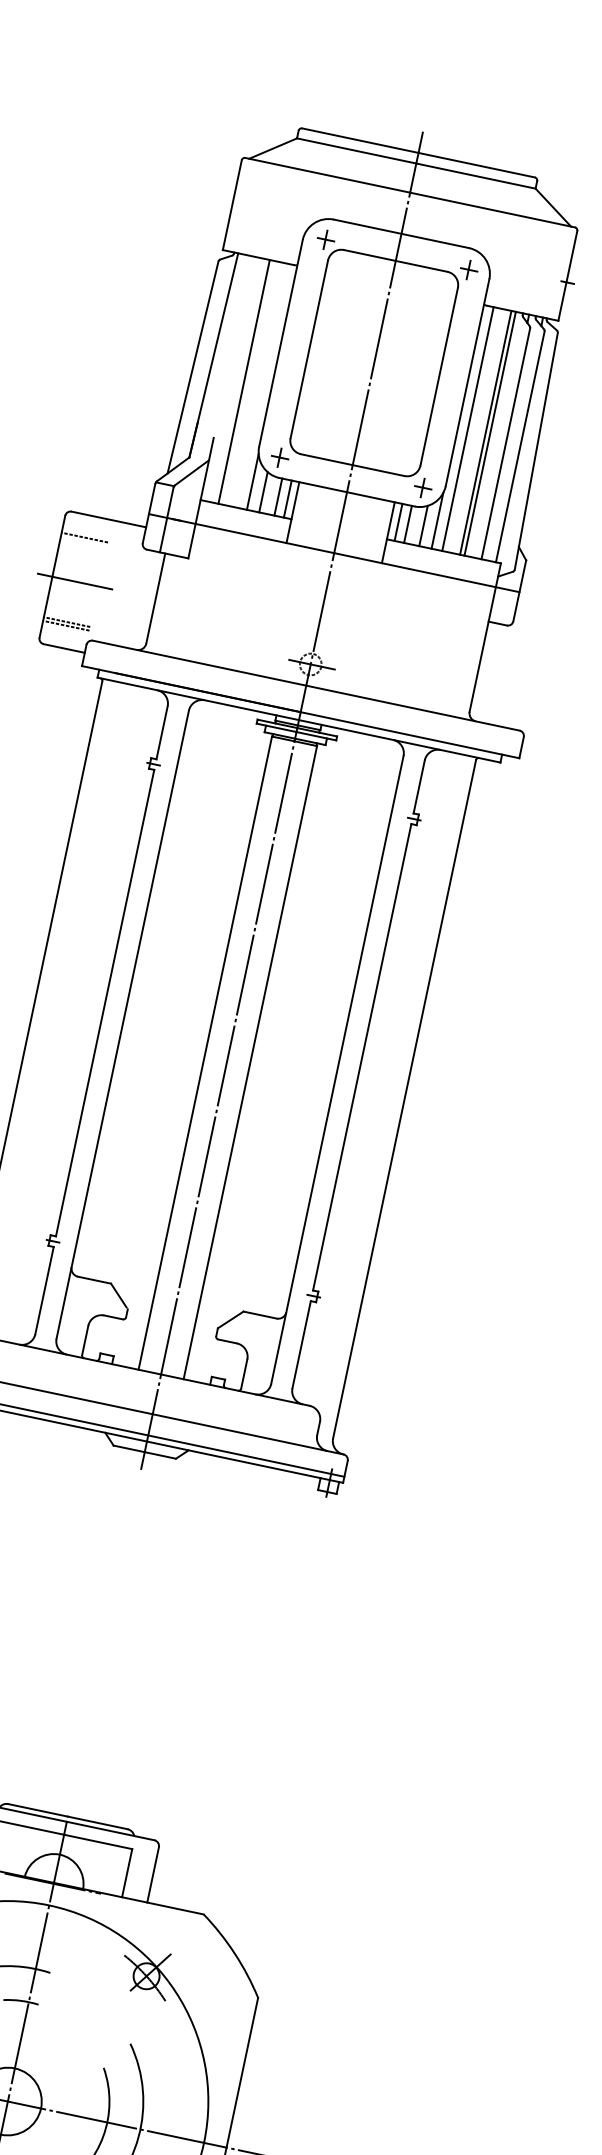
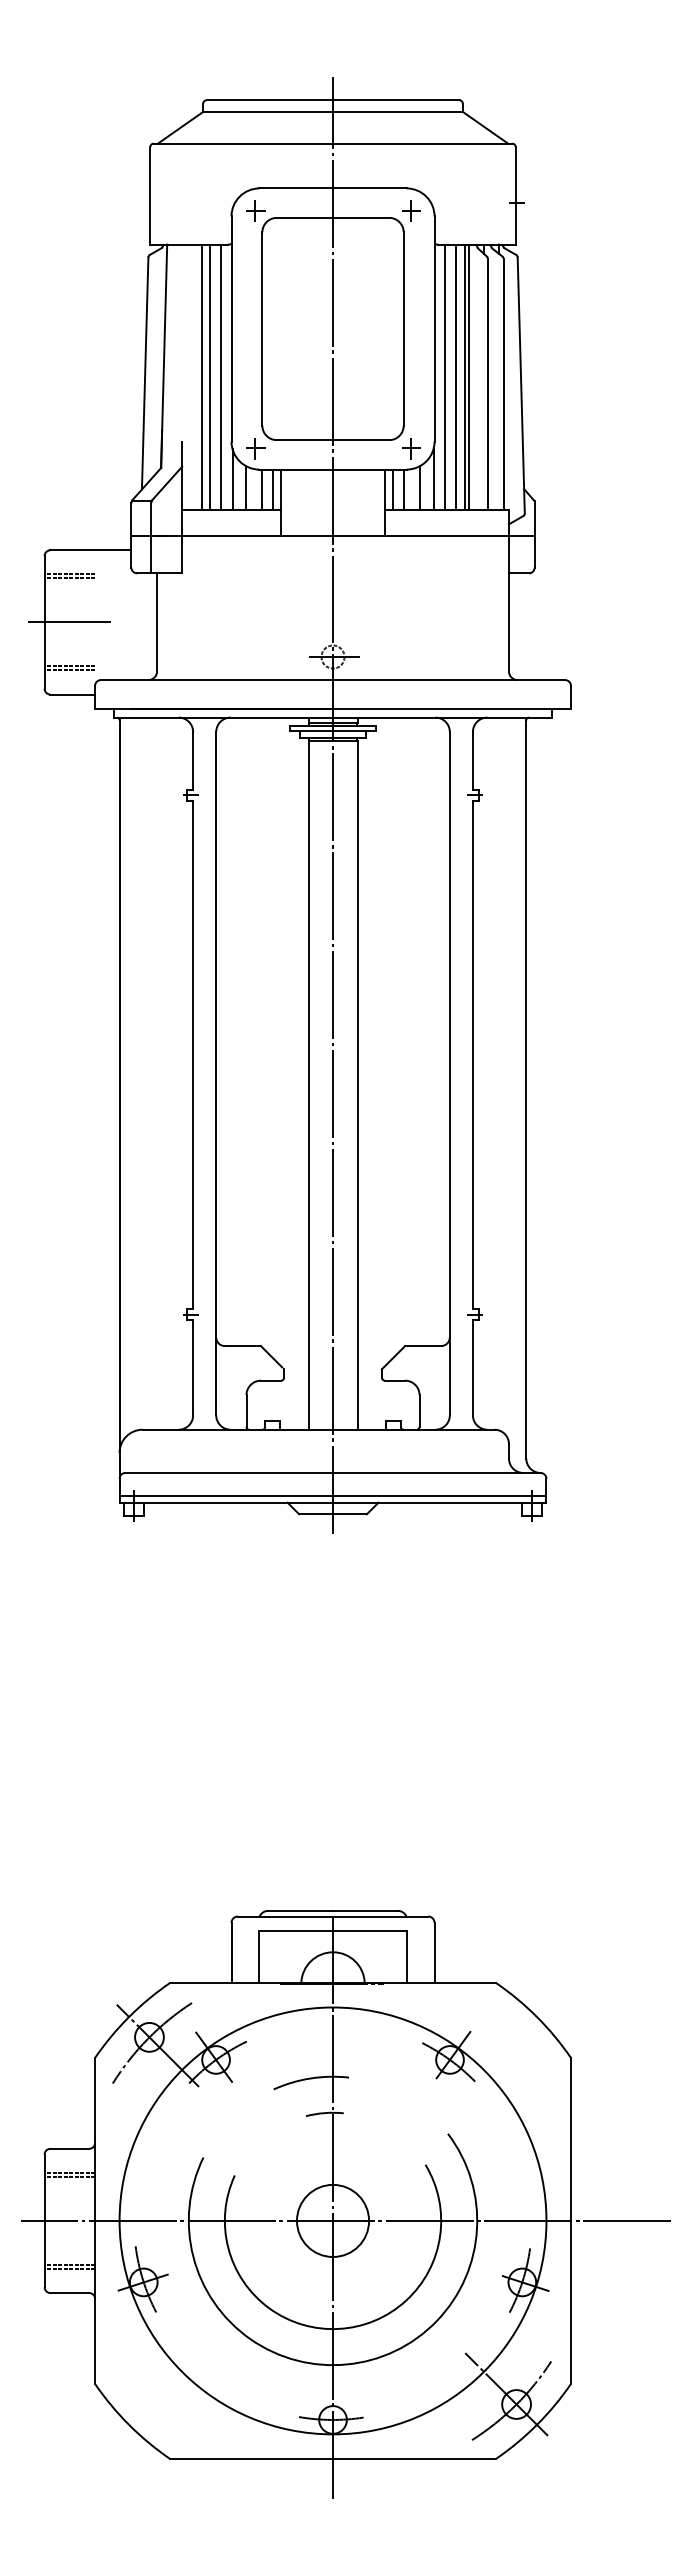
line: (251, 382) -> (209, 376), added
line: (261, 384) -> (220, 376), added
line: (478, 430) -> (456, 376), added
line: (83, 541) -> (69, 578), added

